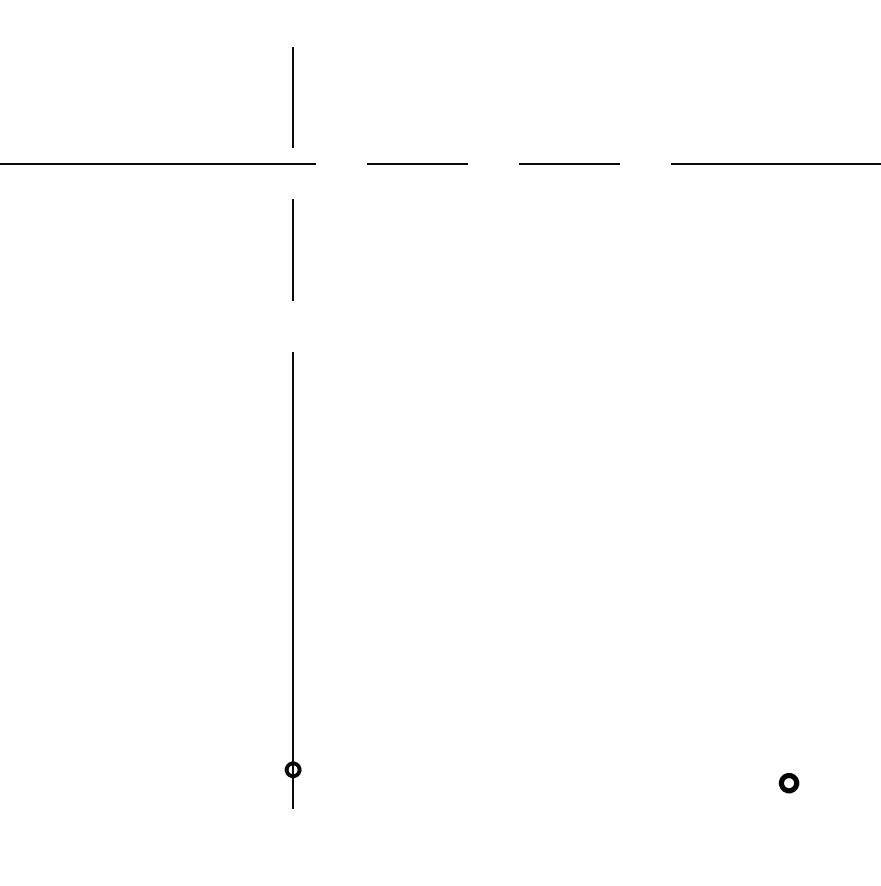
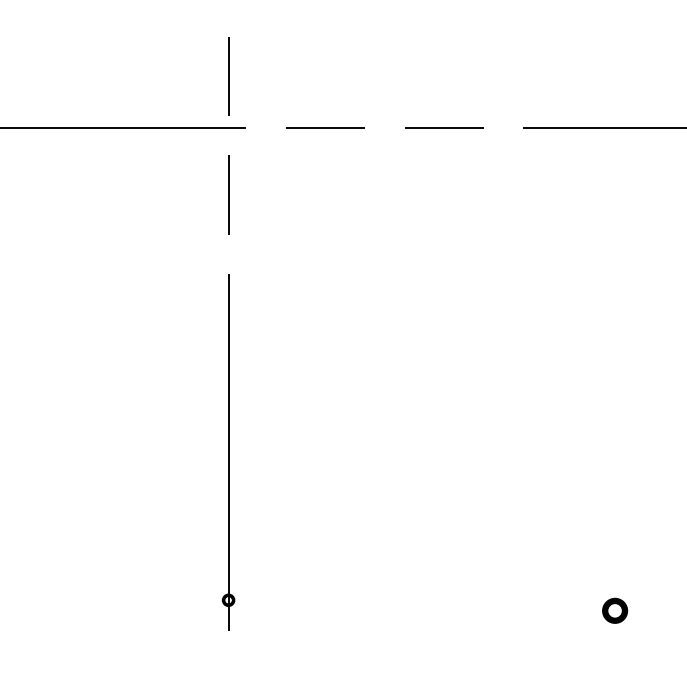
part: (789, 782) -> (615, 610), size x1.67

